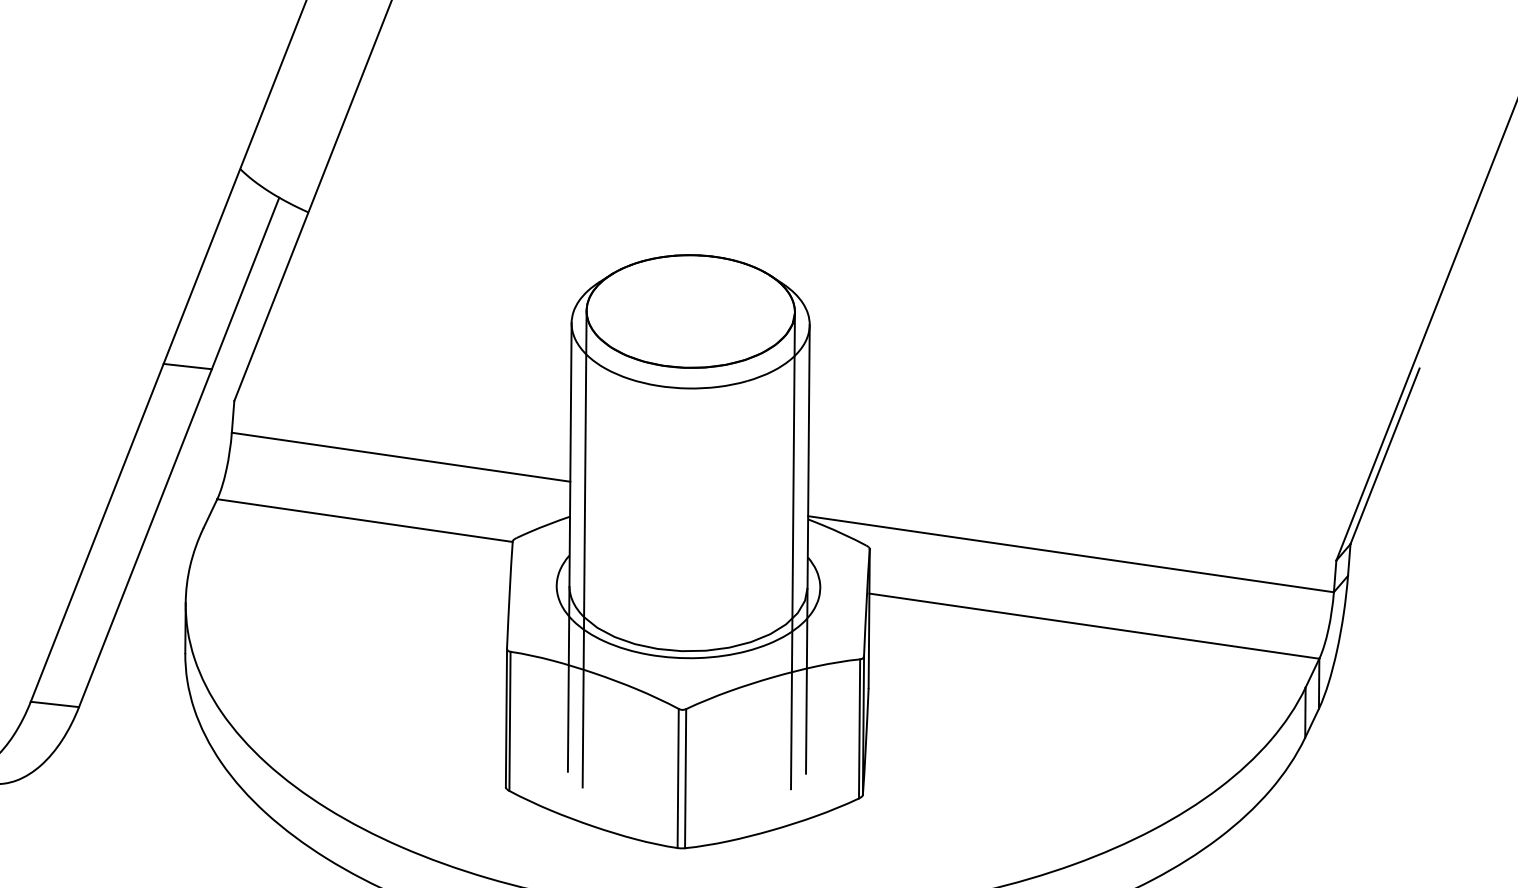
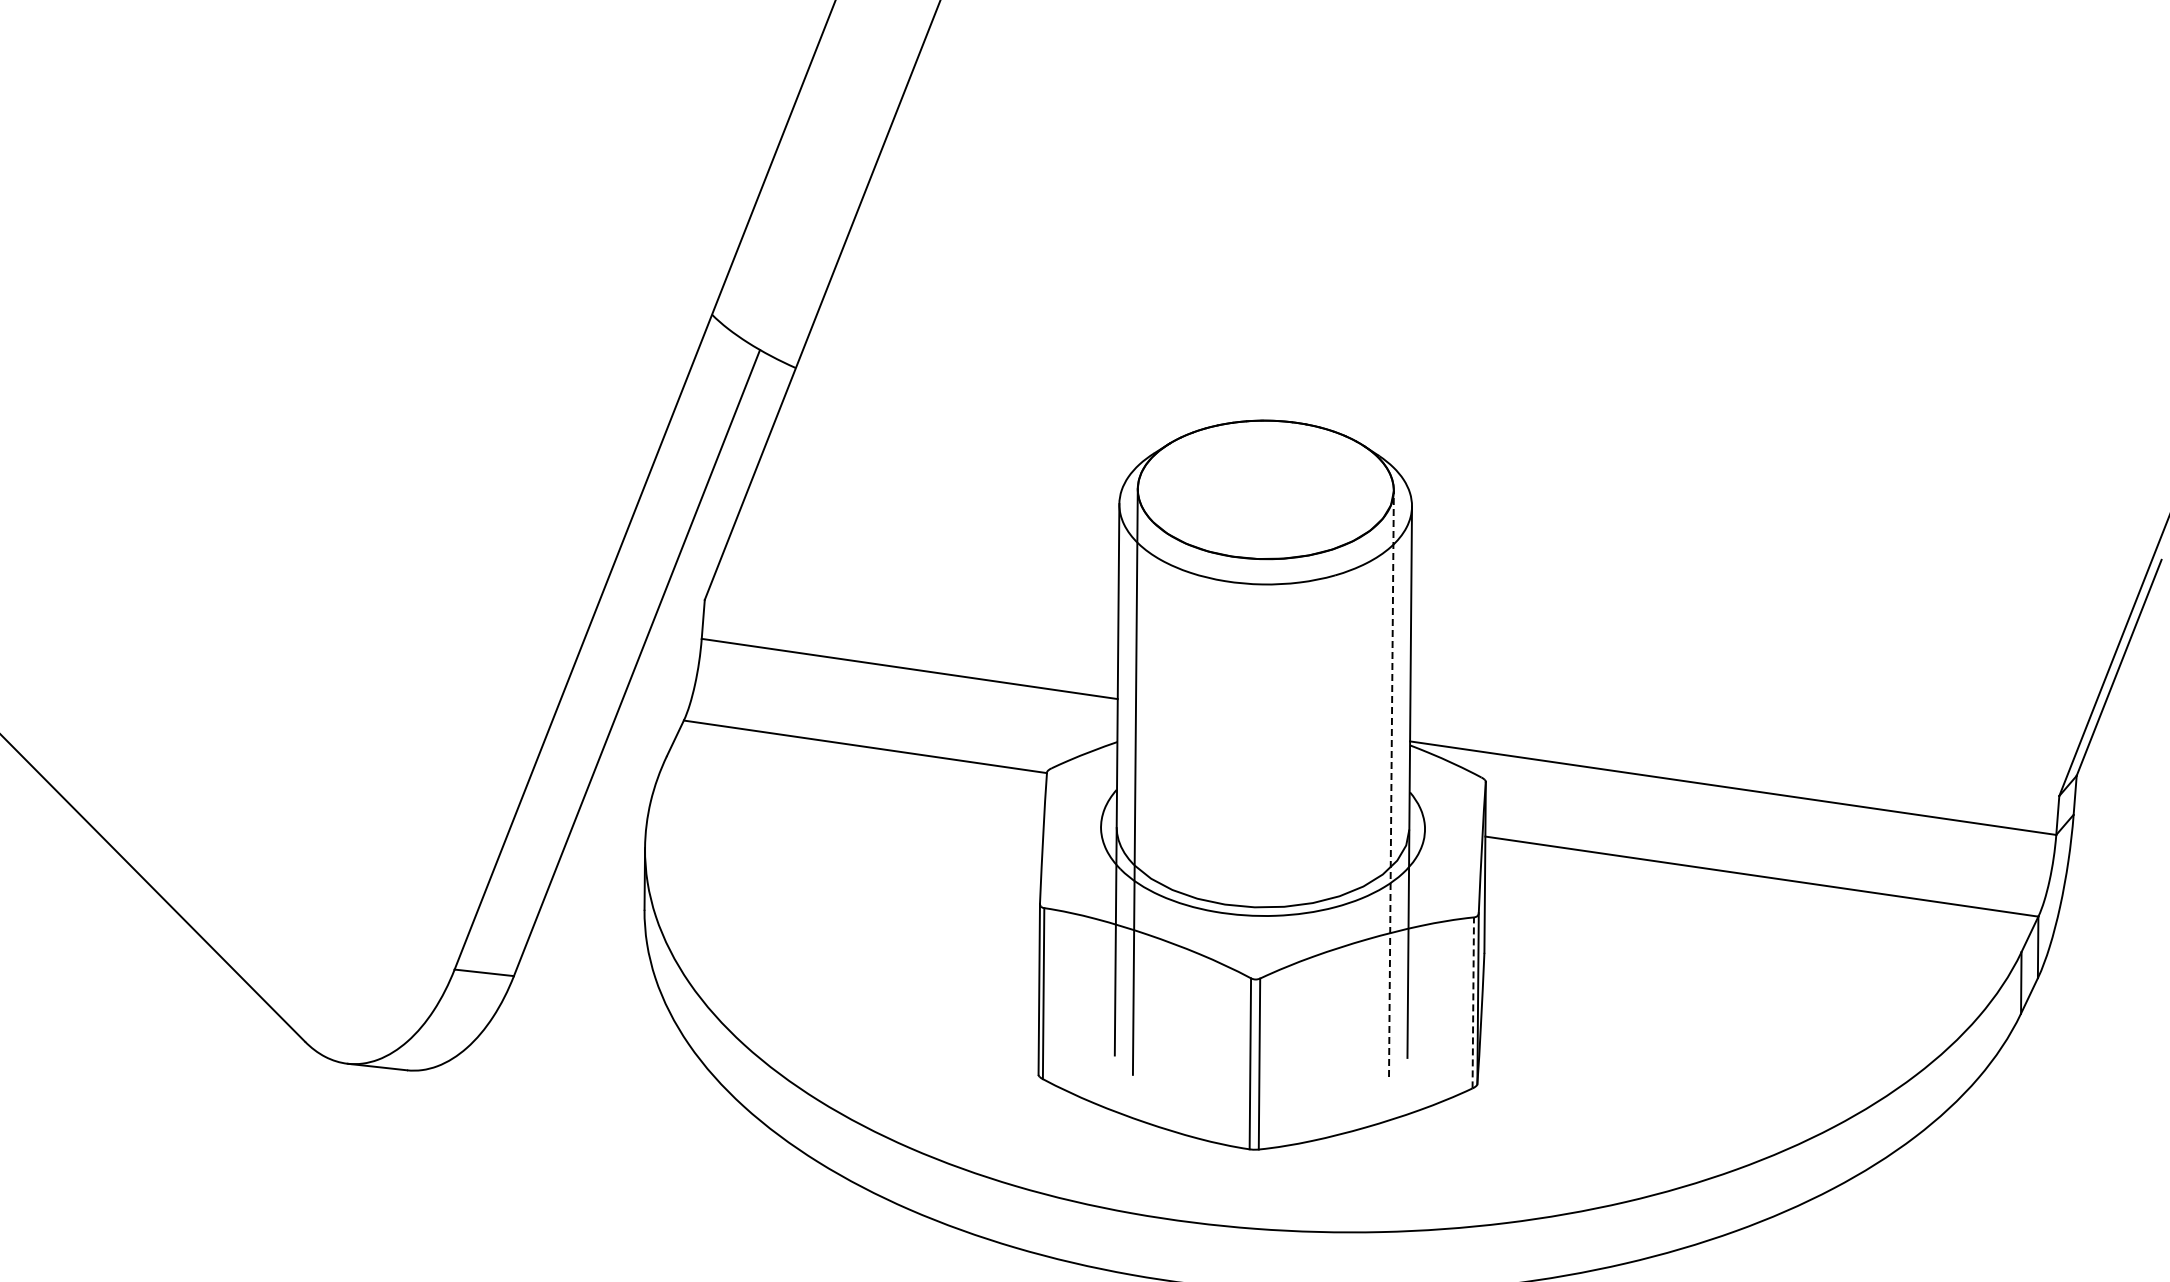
line: (187, 366) -> (647, 557), removed
line: (793, 550) -> (1391, 783), solid -> dashed
line: (859, 728) -> (1473, 1002), solid -> dashed

